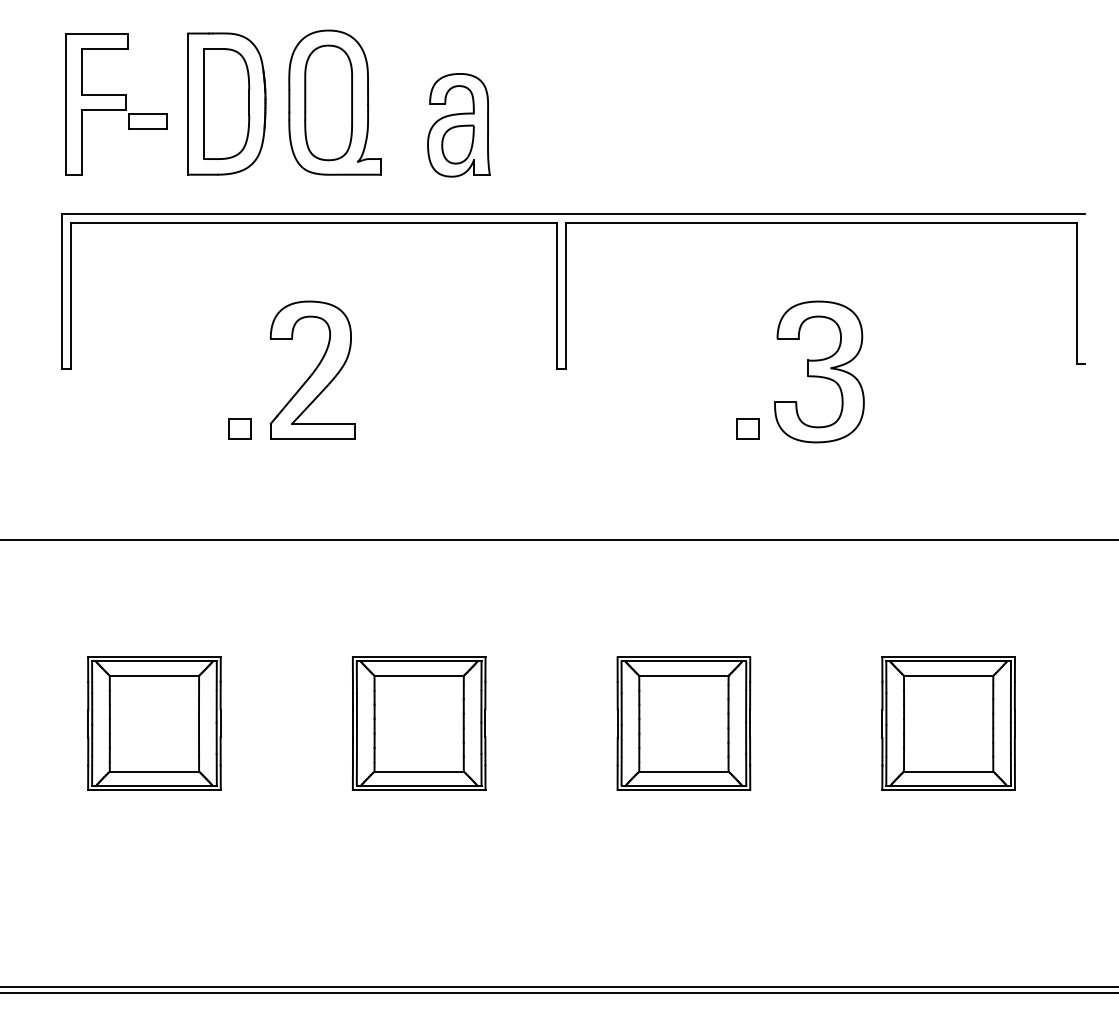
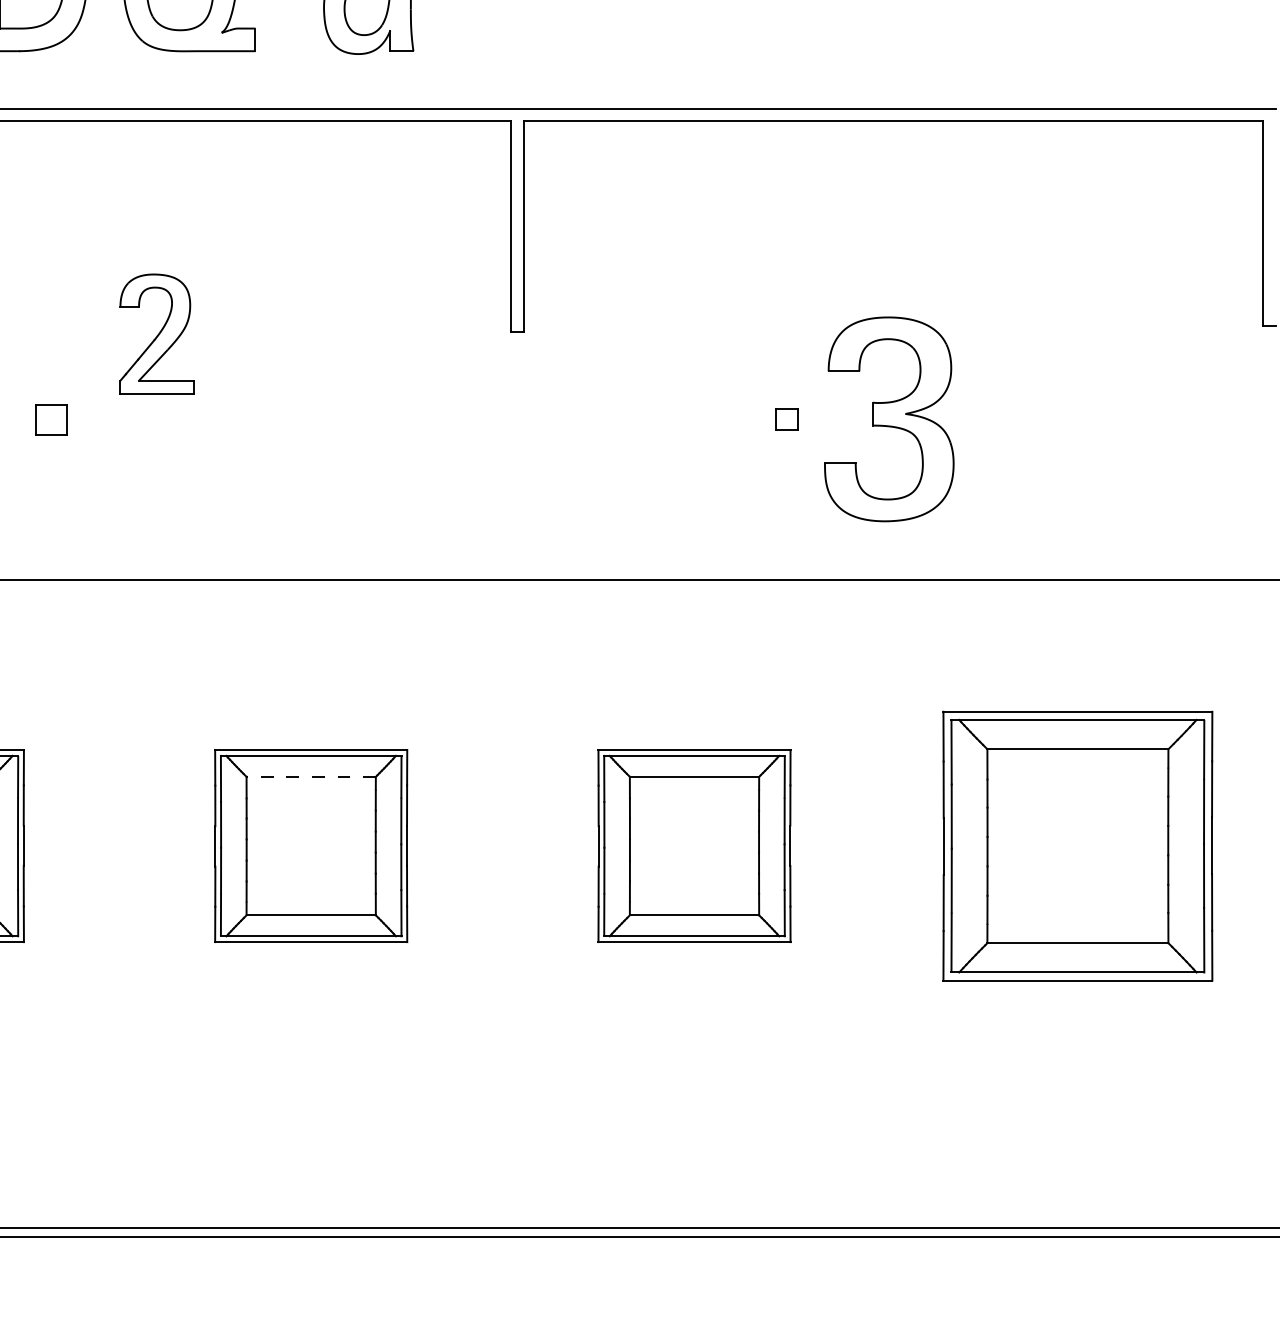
part: (312, 369) -> (156, 333), size x0.6
part: (819, 371) -> (889, 418), moved
part: (747, 428) -> (786, 418), size x0.7
line: (419, 675) -> (311, 776), solid -> dashed
part: (948, 723) -> (1077, 845), size x1.4

